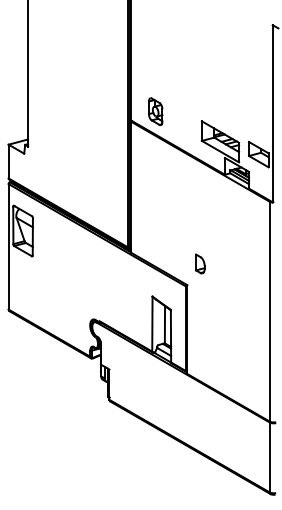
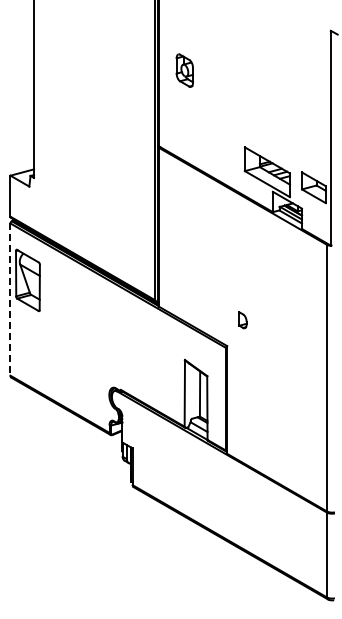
part: (155, 111) -> (184, 70), moved
line: (8, 247) -> (10, 300), solid -> dashed
part: (199, 263) -> (242, 319), size x0.7

